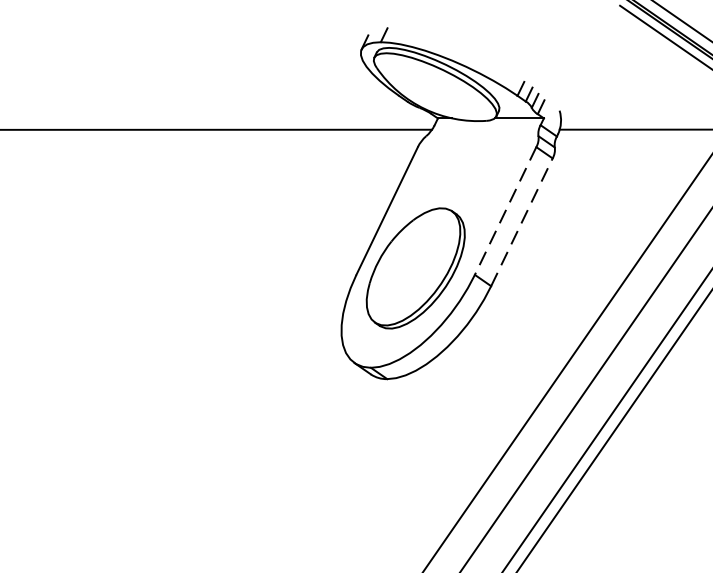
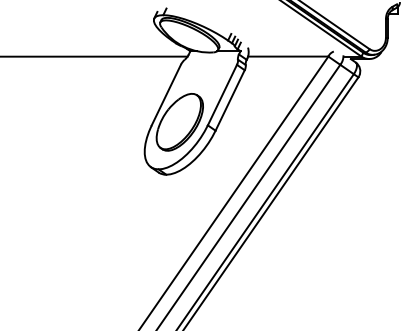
line: (505, 211) -> (222, 95), dashed -> solid
line: (522, 222) -> (230, 100), dashed -> solid

